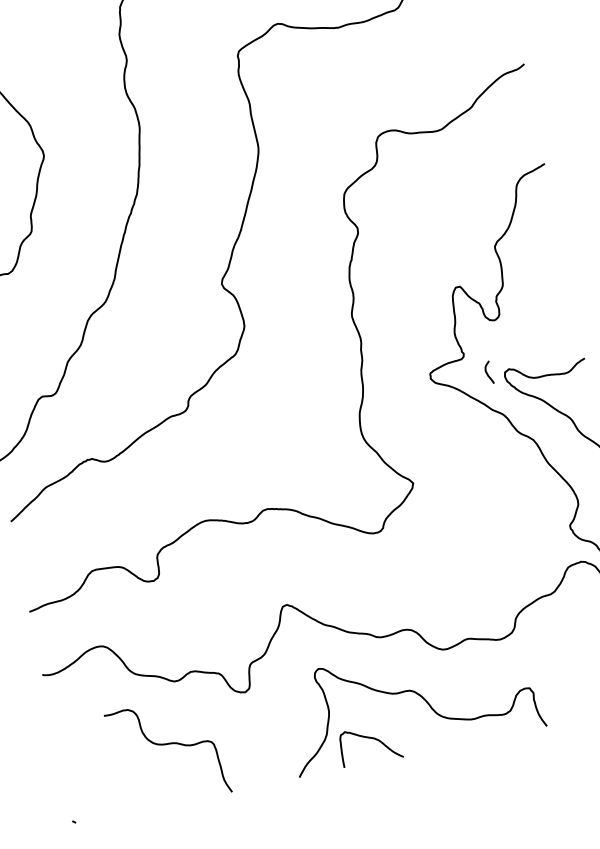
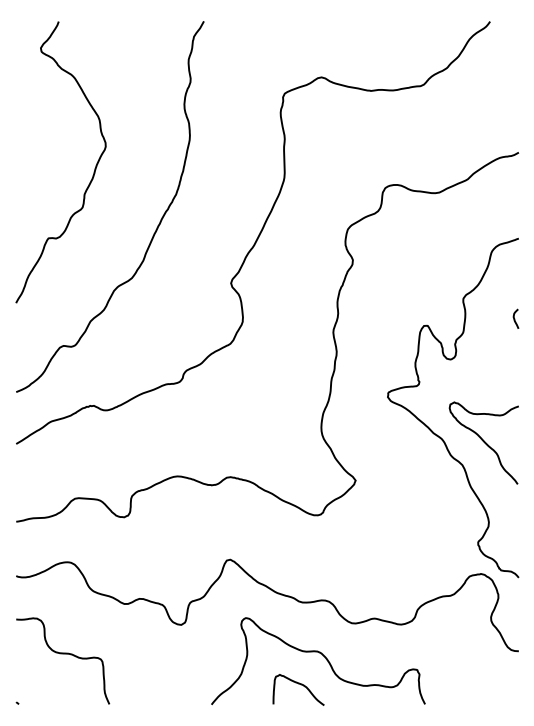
curve: (487, 372) -> (514, 318), moved
curve: (368, 738) -> (298, 684), moved
curve: (167, 745) -> (63, 654), moved

